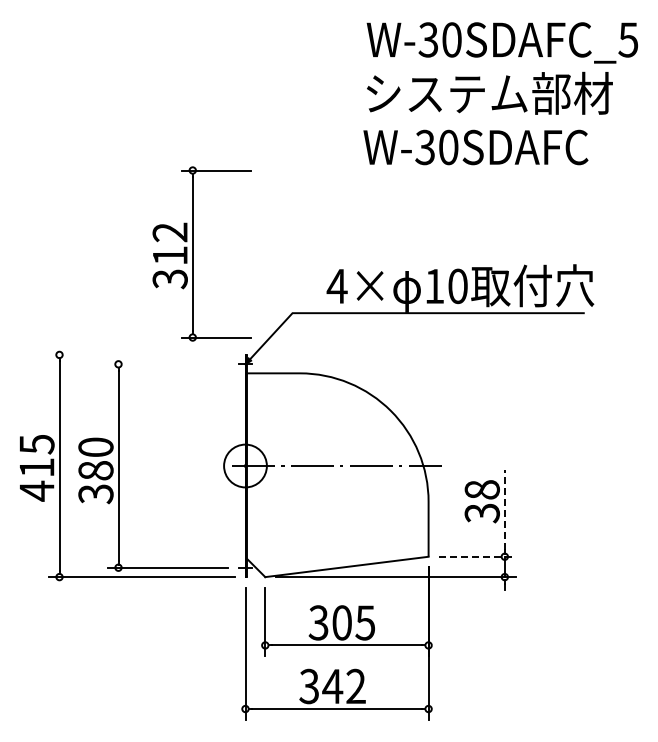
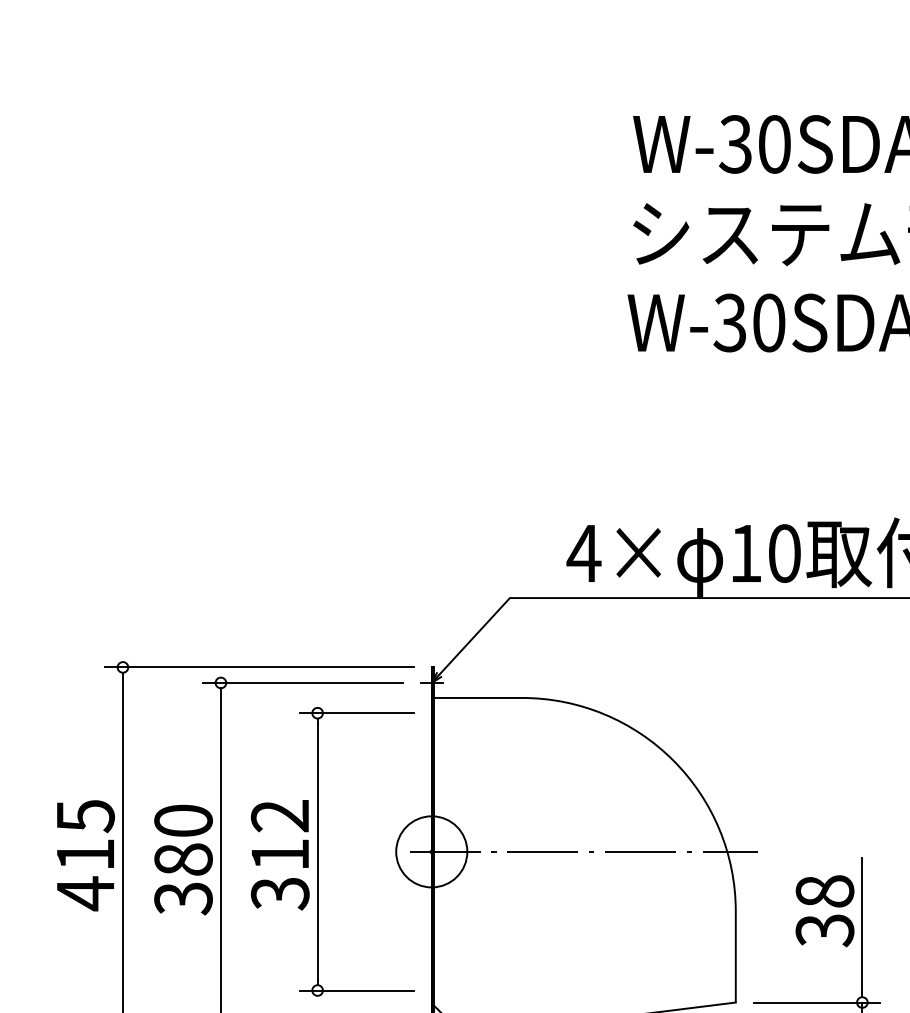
part: (193, 253) -> (318, 850), moved
line: (141, 354) -> (259, 666), added
line: (167, 364) -> (302, 683), added
line: (504, 509) -> (861, 924), dashed -> solid
line: (477, 556) -> (817, 1002), dashed -> solid

